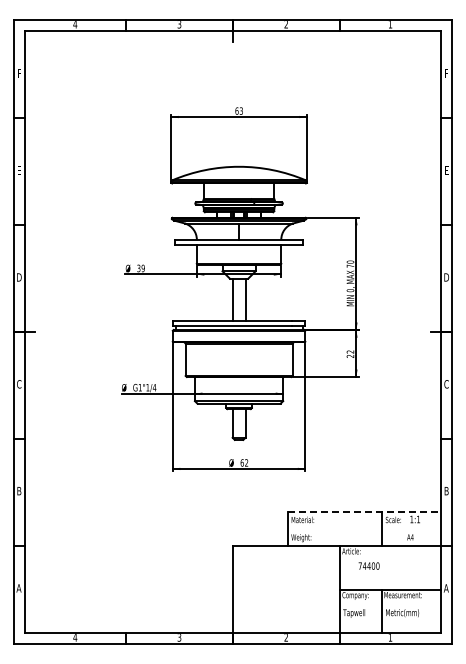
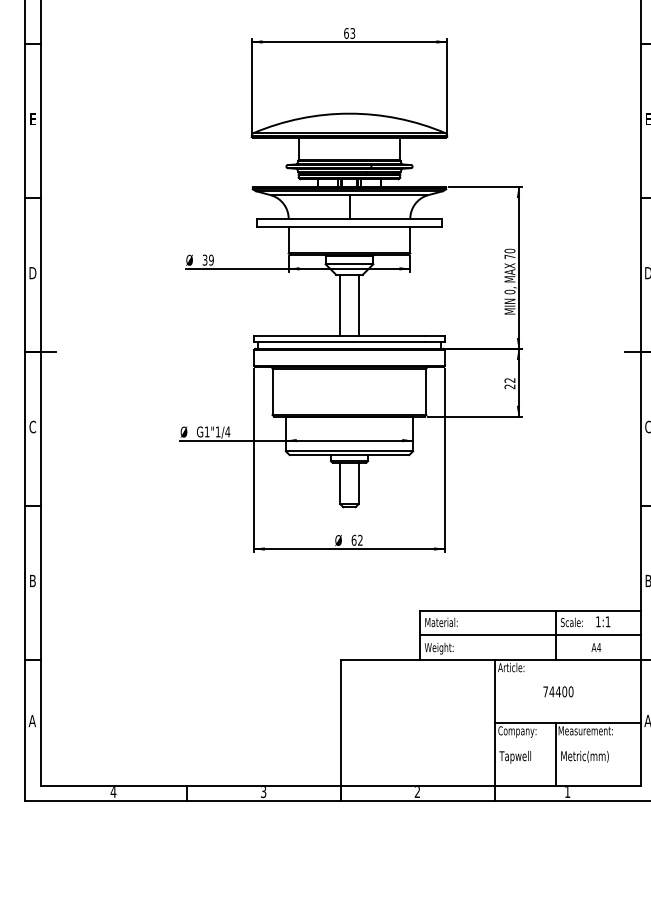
line: (364, 512) -> (530, 611), dashed -> solid
line: (364, 528) -> (530, 634), added
text: (368, 565) -> (557, 690), moved

